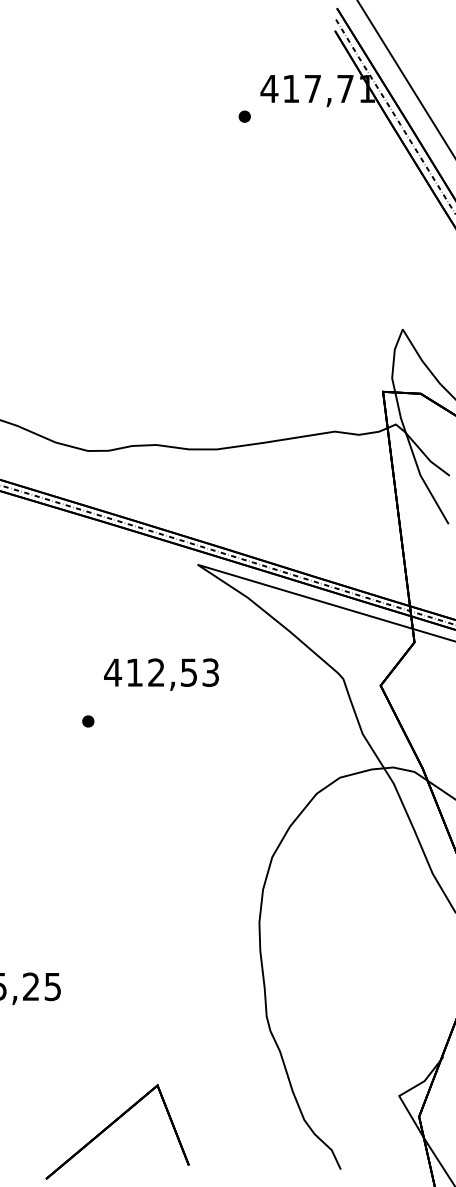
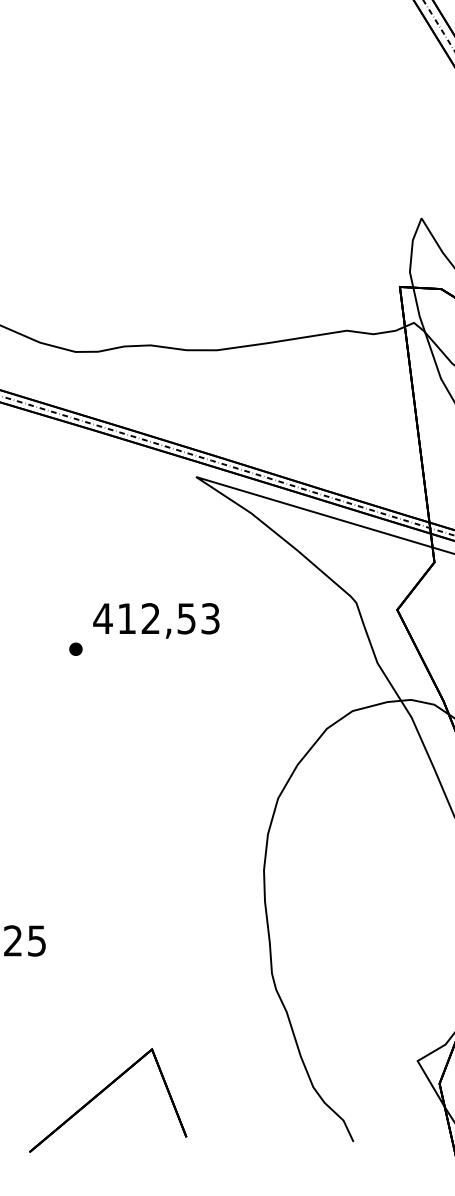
text: (161, 674) -> (156, 620), moved

